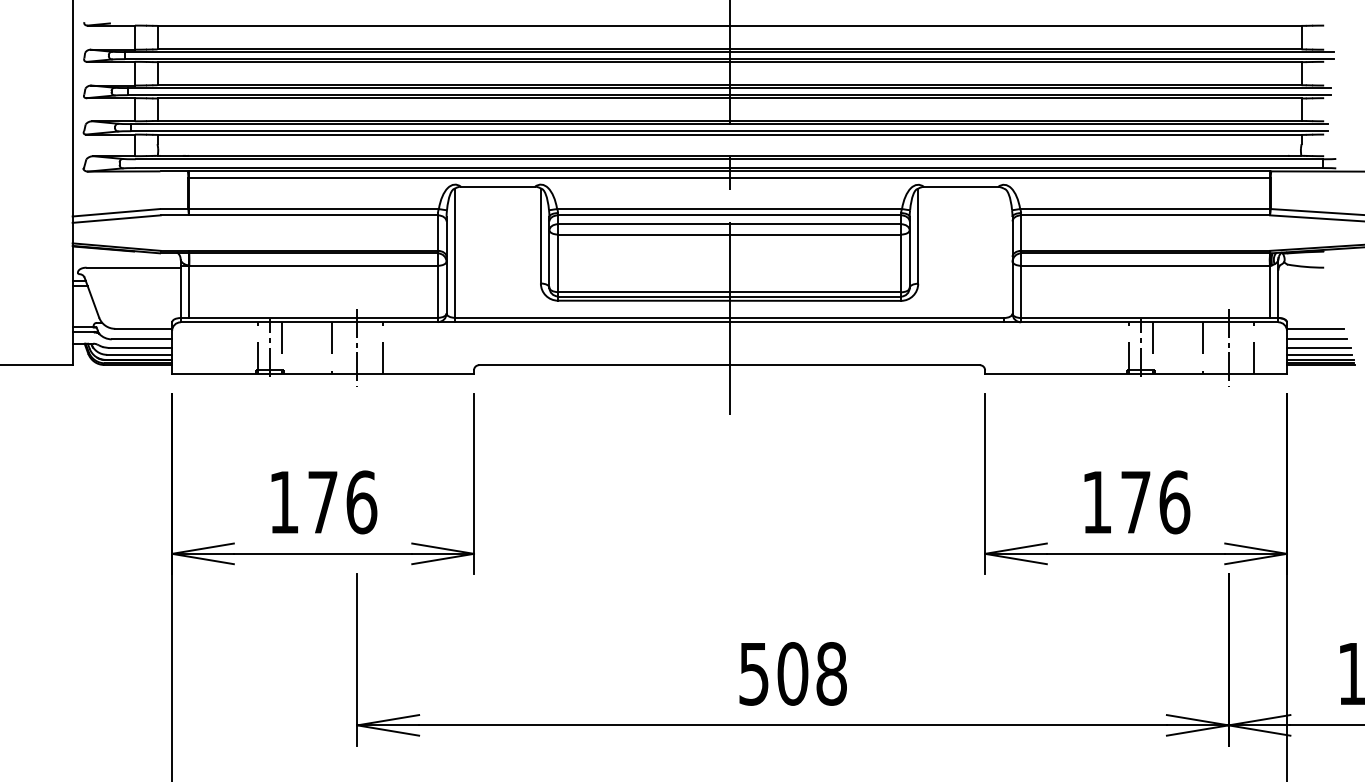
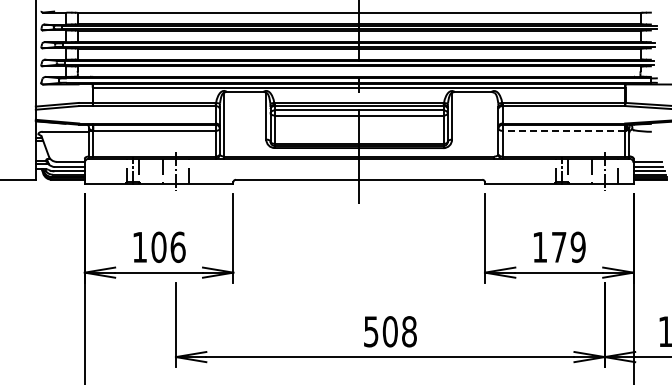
line: (1144, 265) -> (563, 130), solid -> dashed
text: (321, 500) -> (158, 246), 176 -> 106
text: (1173, 502) -> (577, 247), 176 -> 179

